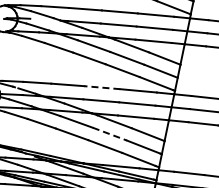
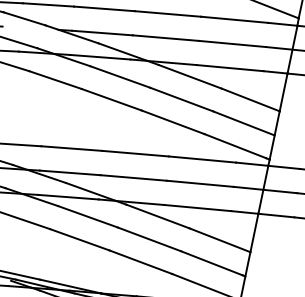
line: (101, 87) -> (134, 153), dashed -> solid
line: (110, 134) -> (150, 240), dashed -> solid

